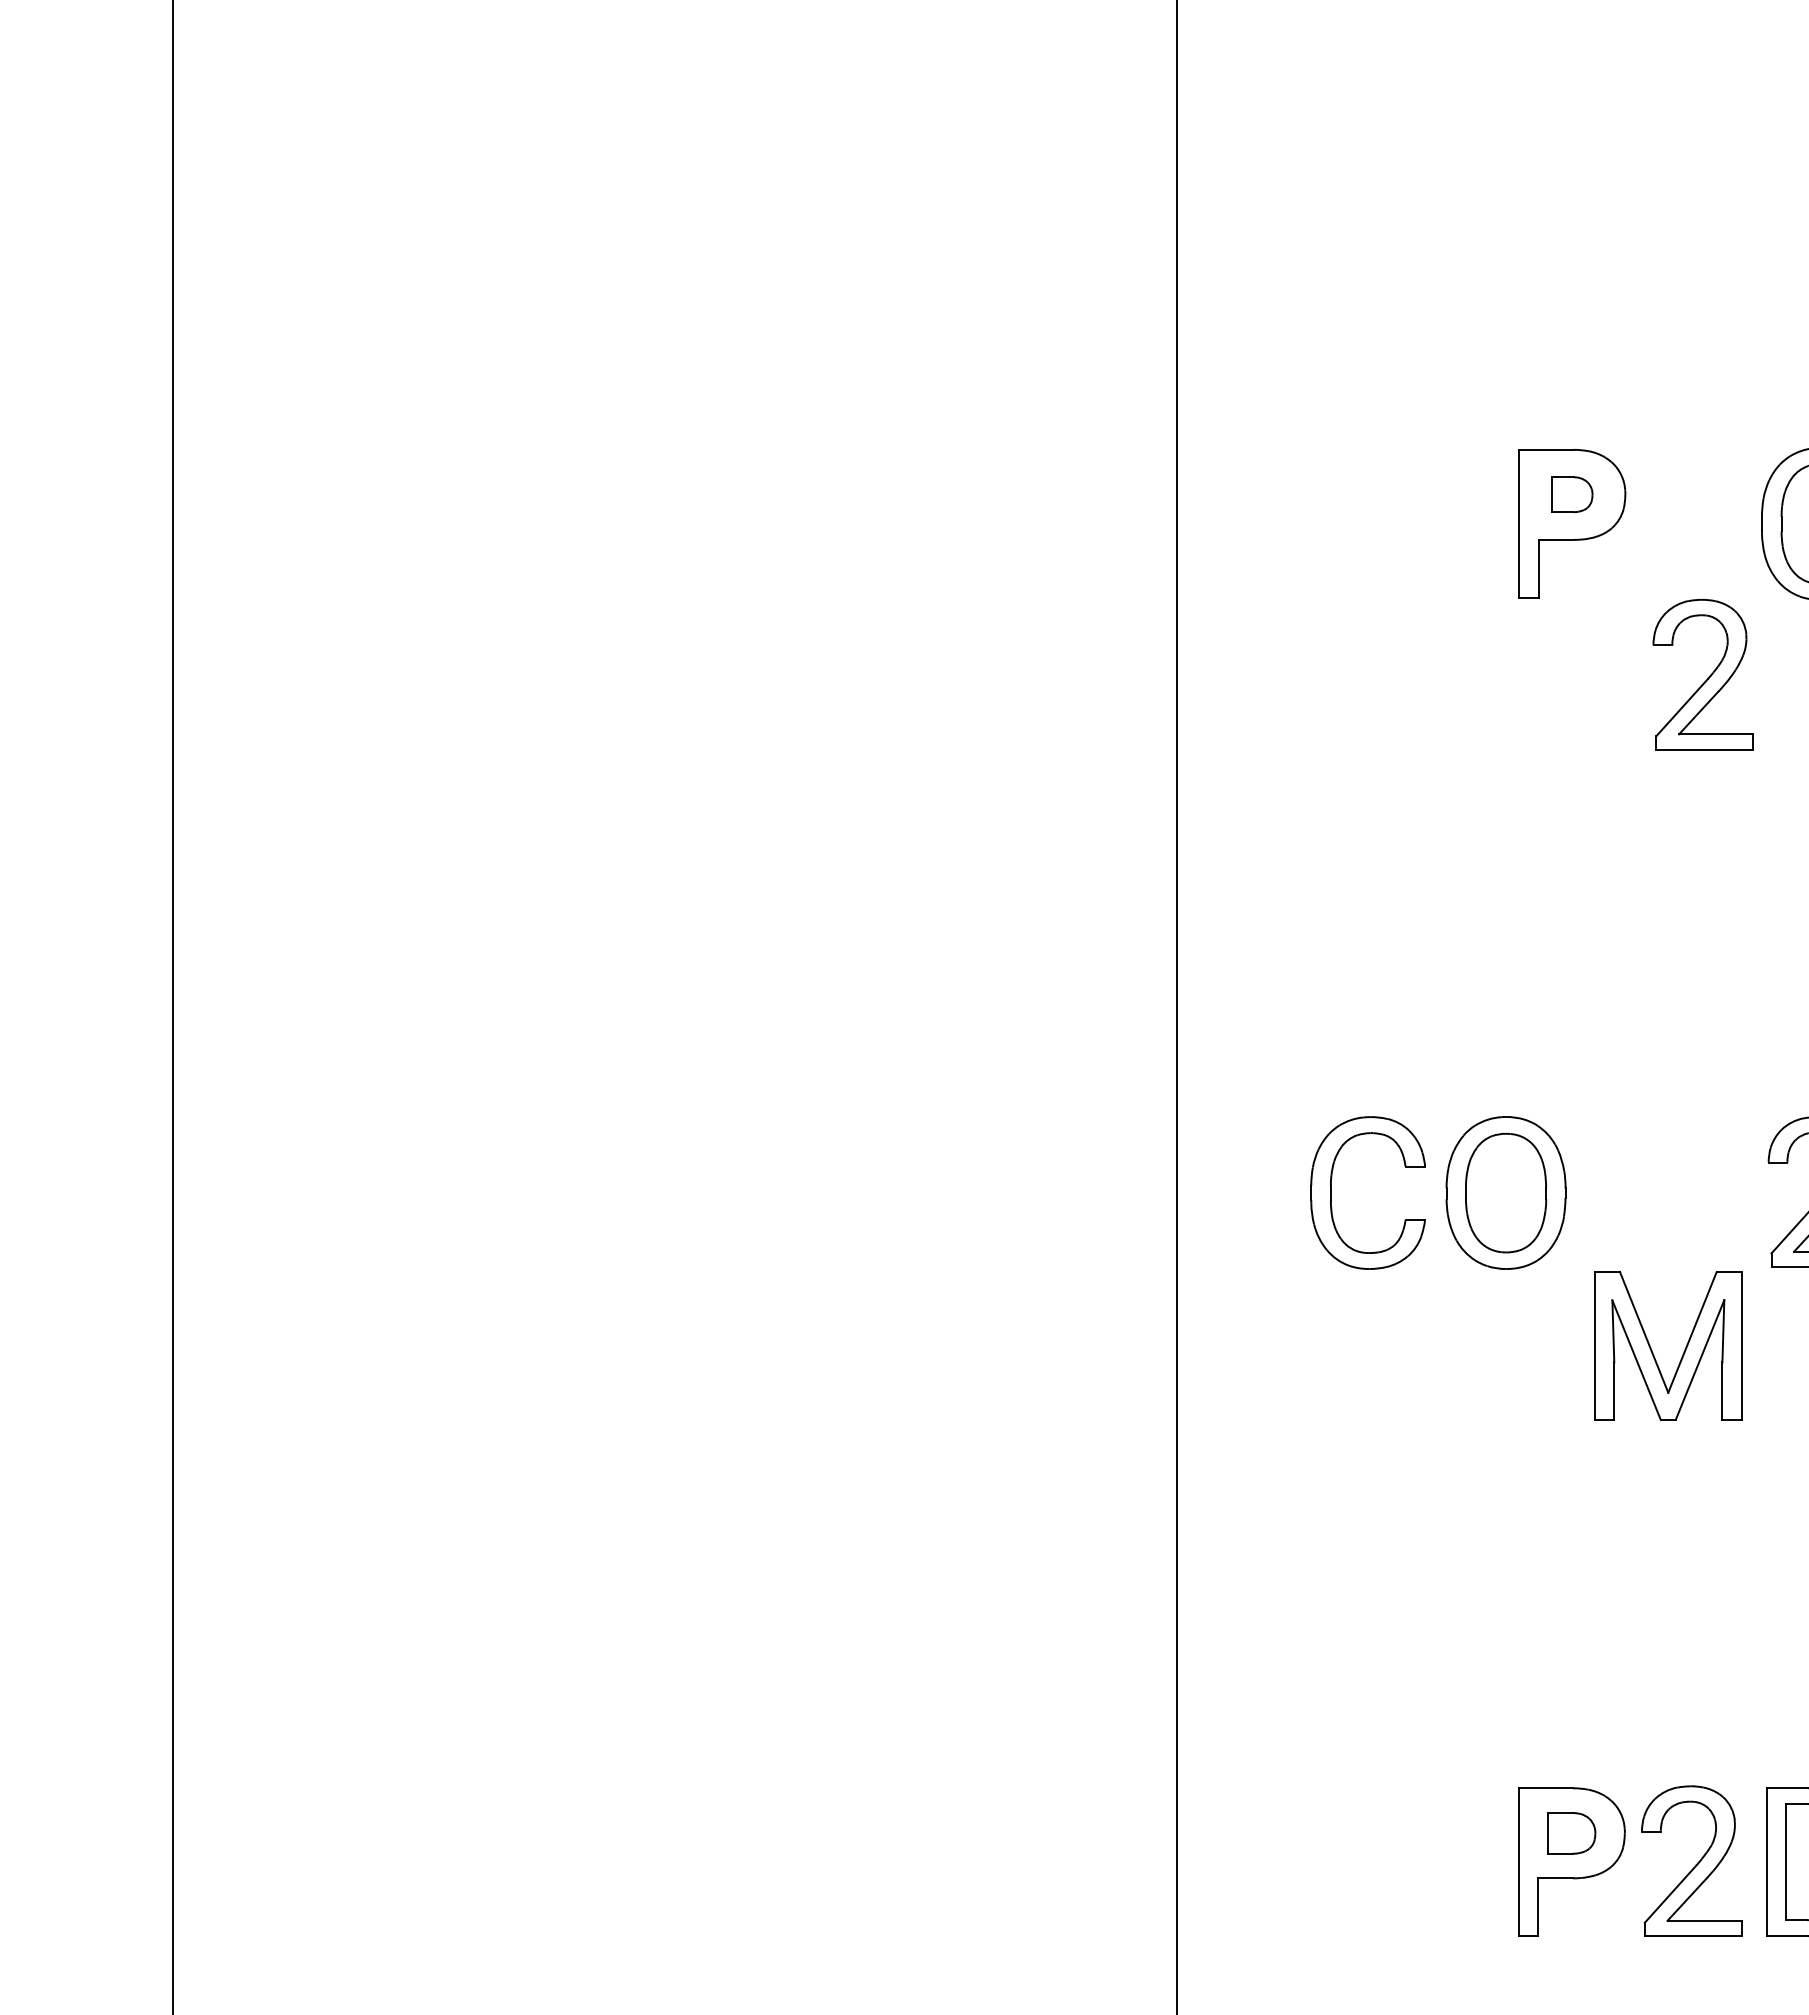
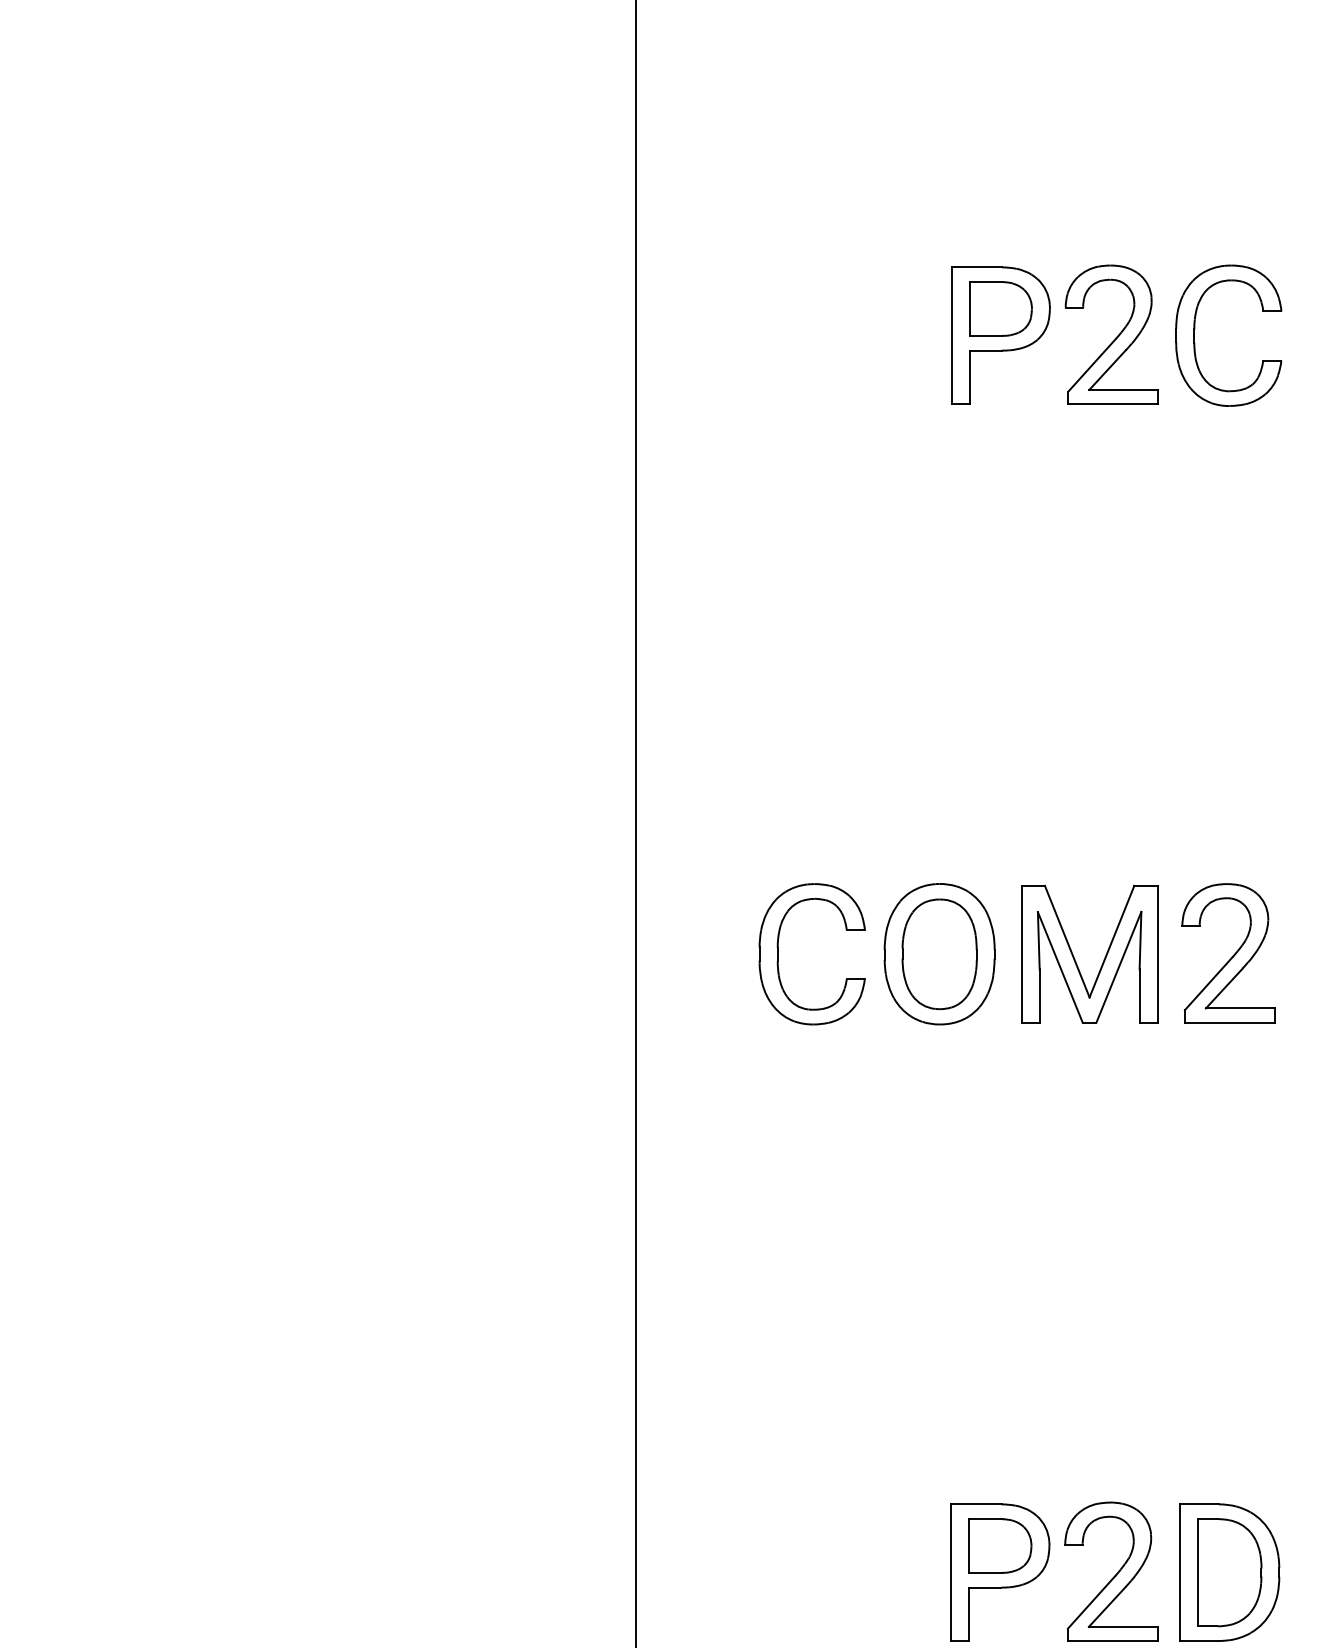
part: (1572, 494) -> (1001, 308), size x1.67
part: (1708, 676) -> (1116, 336), moved
part: (1683, 1351) -> (1103, 959), moved
part: (1571, 1833) -> (1000, 1546), size x1.43

